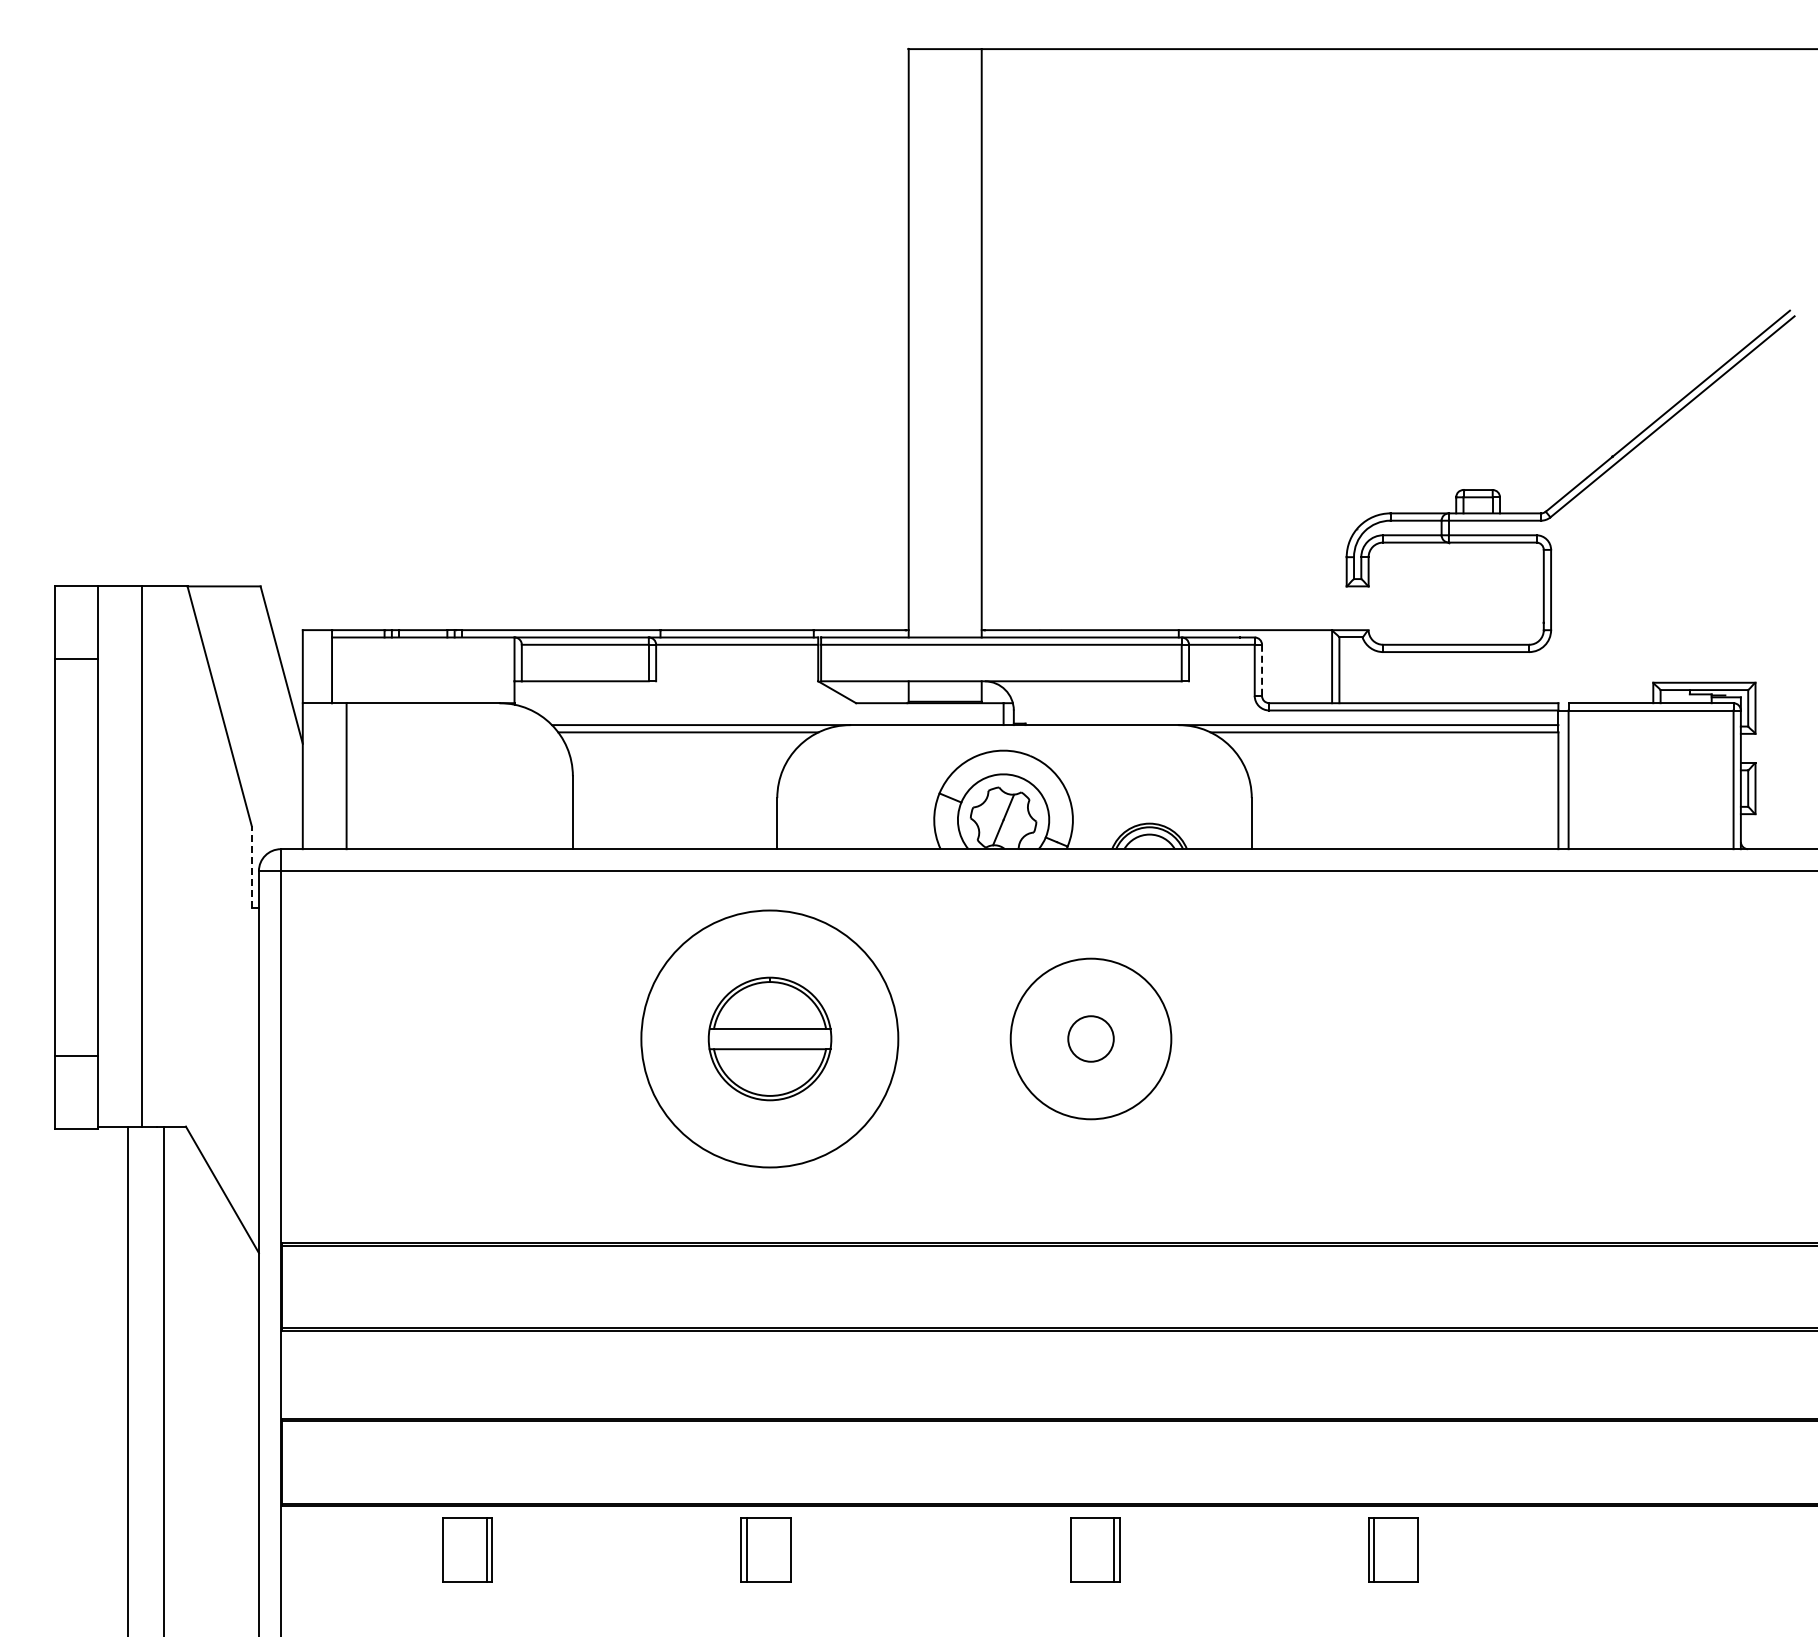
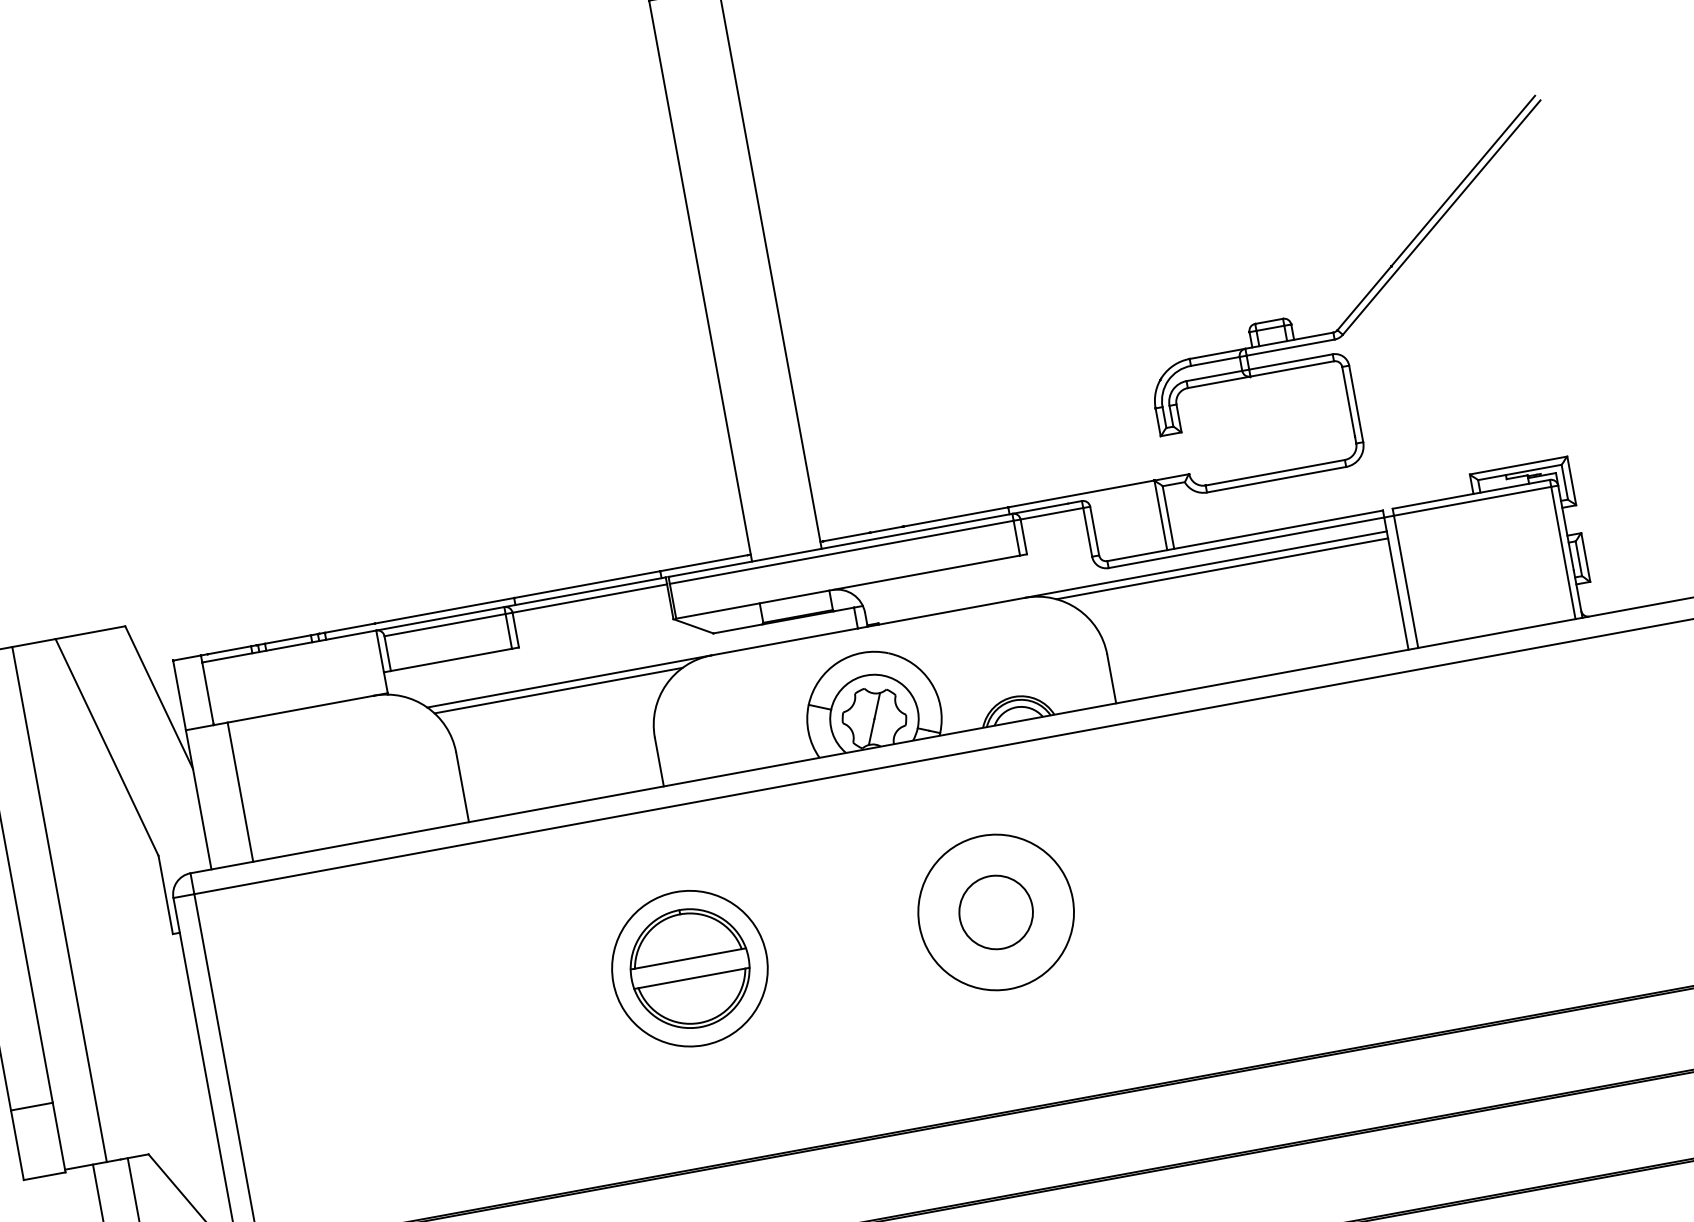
line: (1262, 670) -> (1095, 531), dashed -> solid
line: (251, 866) -> (165, 894), dashed -> solid
circle: (769, 1038) -> (689, 968), size x0.62
circle: (1091, 1038) -> (996, 911), size x1.67

